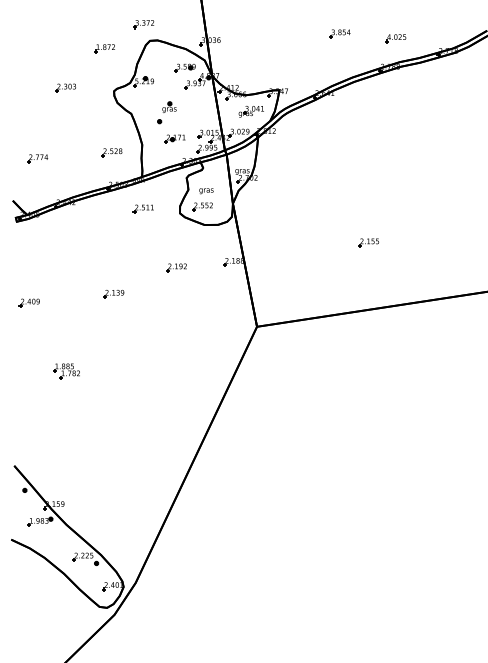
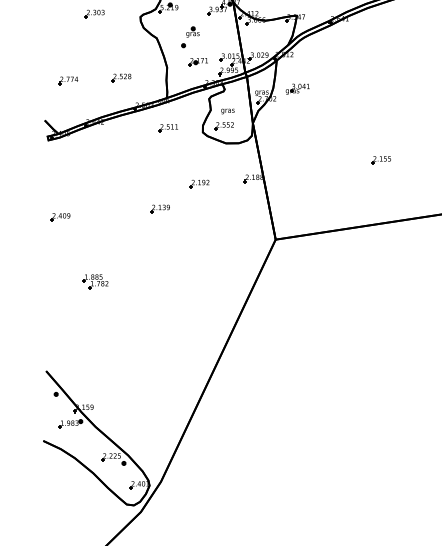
part: (250, 111) -> (296, 89), moved
part: (111, 152) -> (121, 77), moved
part: (113, 294) -> (159, 209), moved

